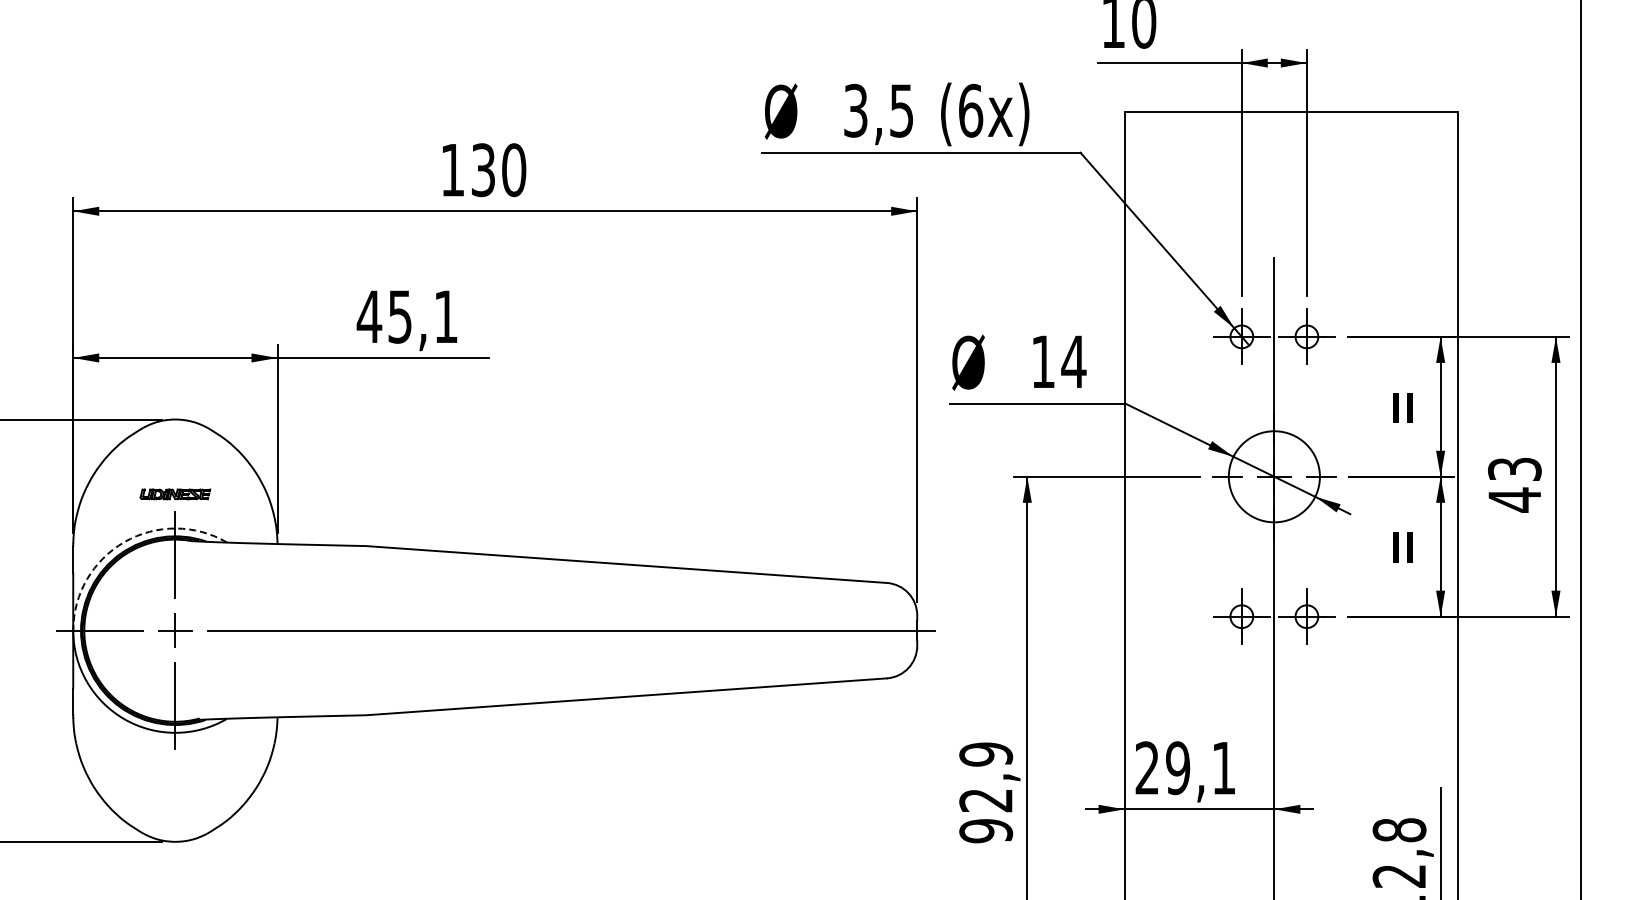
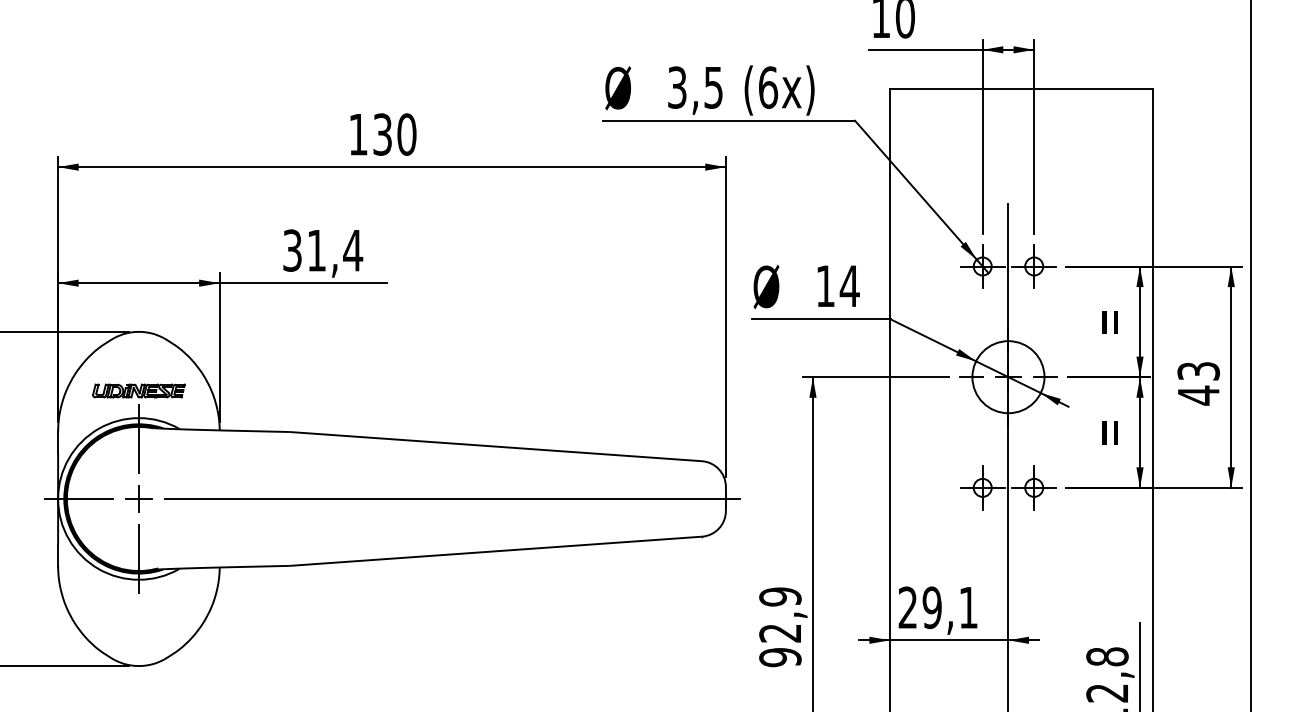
text: (407, 316) -> (322, 250), 45,1 -> 31,4
part: (175, 494) -> (139, 391), size x1.67
arc: (124, 542) -> (98, 429), dashed -> solid

